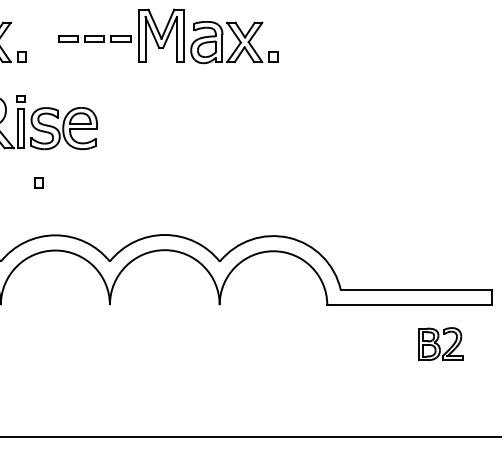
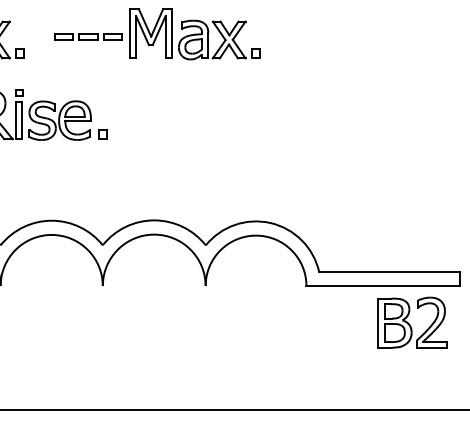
part: (38, 182) -> (102, 133), moved
part: (440, 343) -> (412, 322), size x1.67

